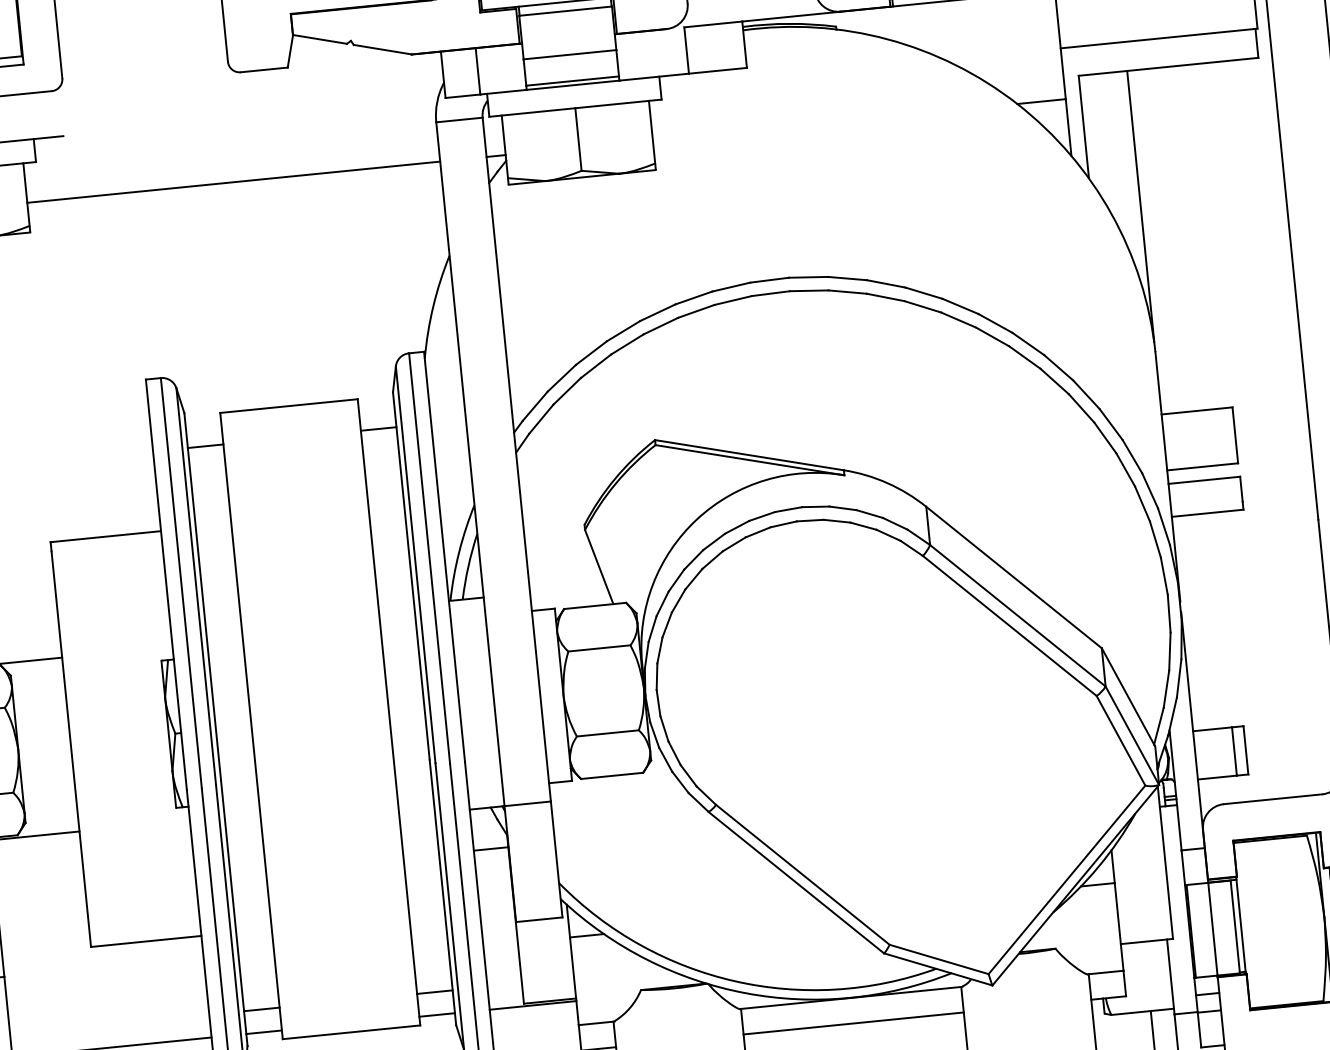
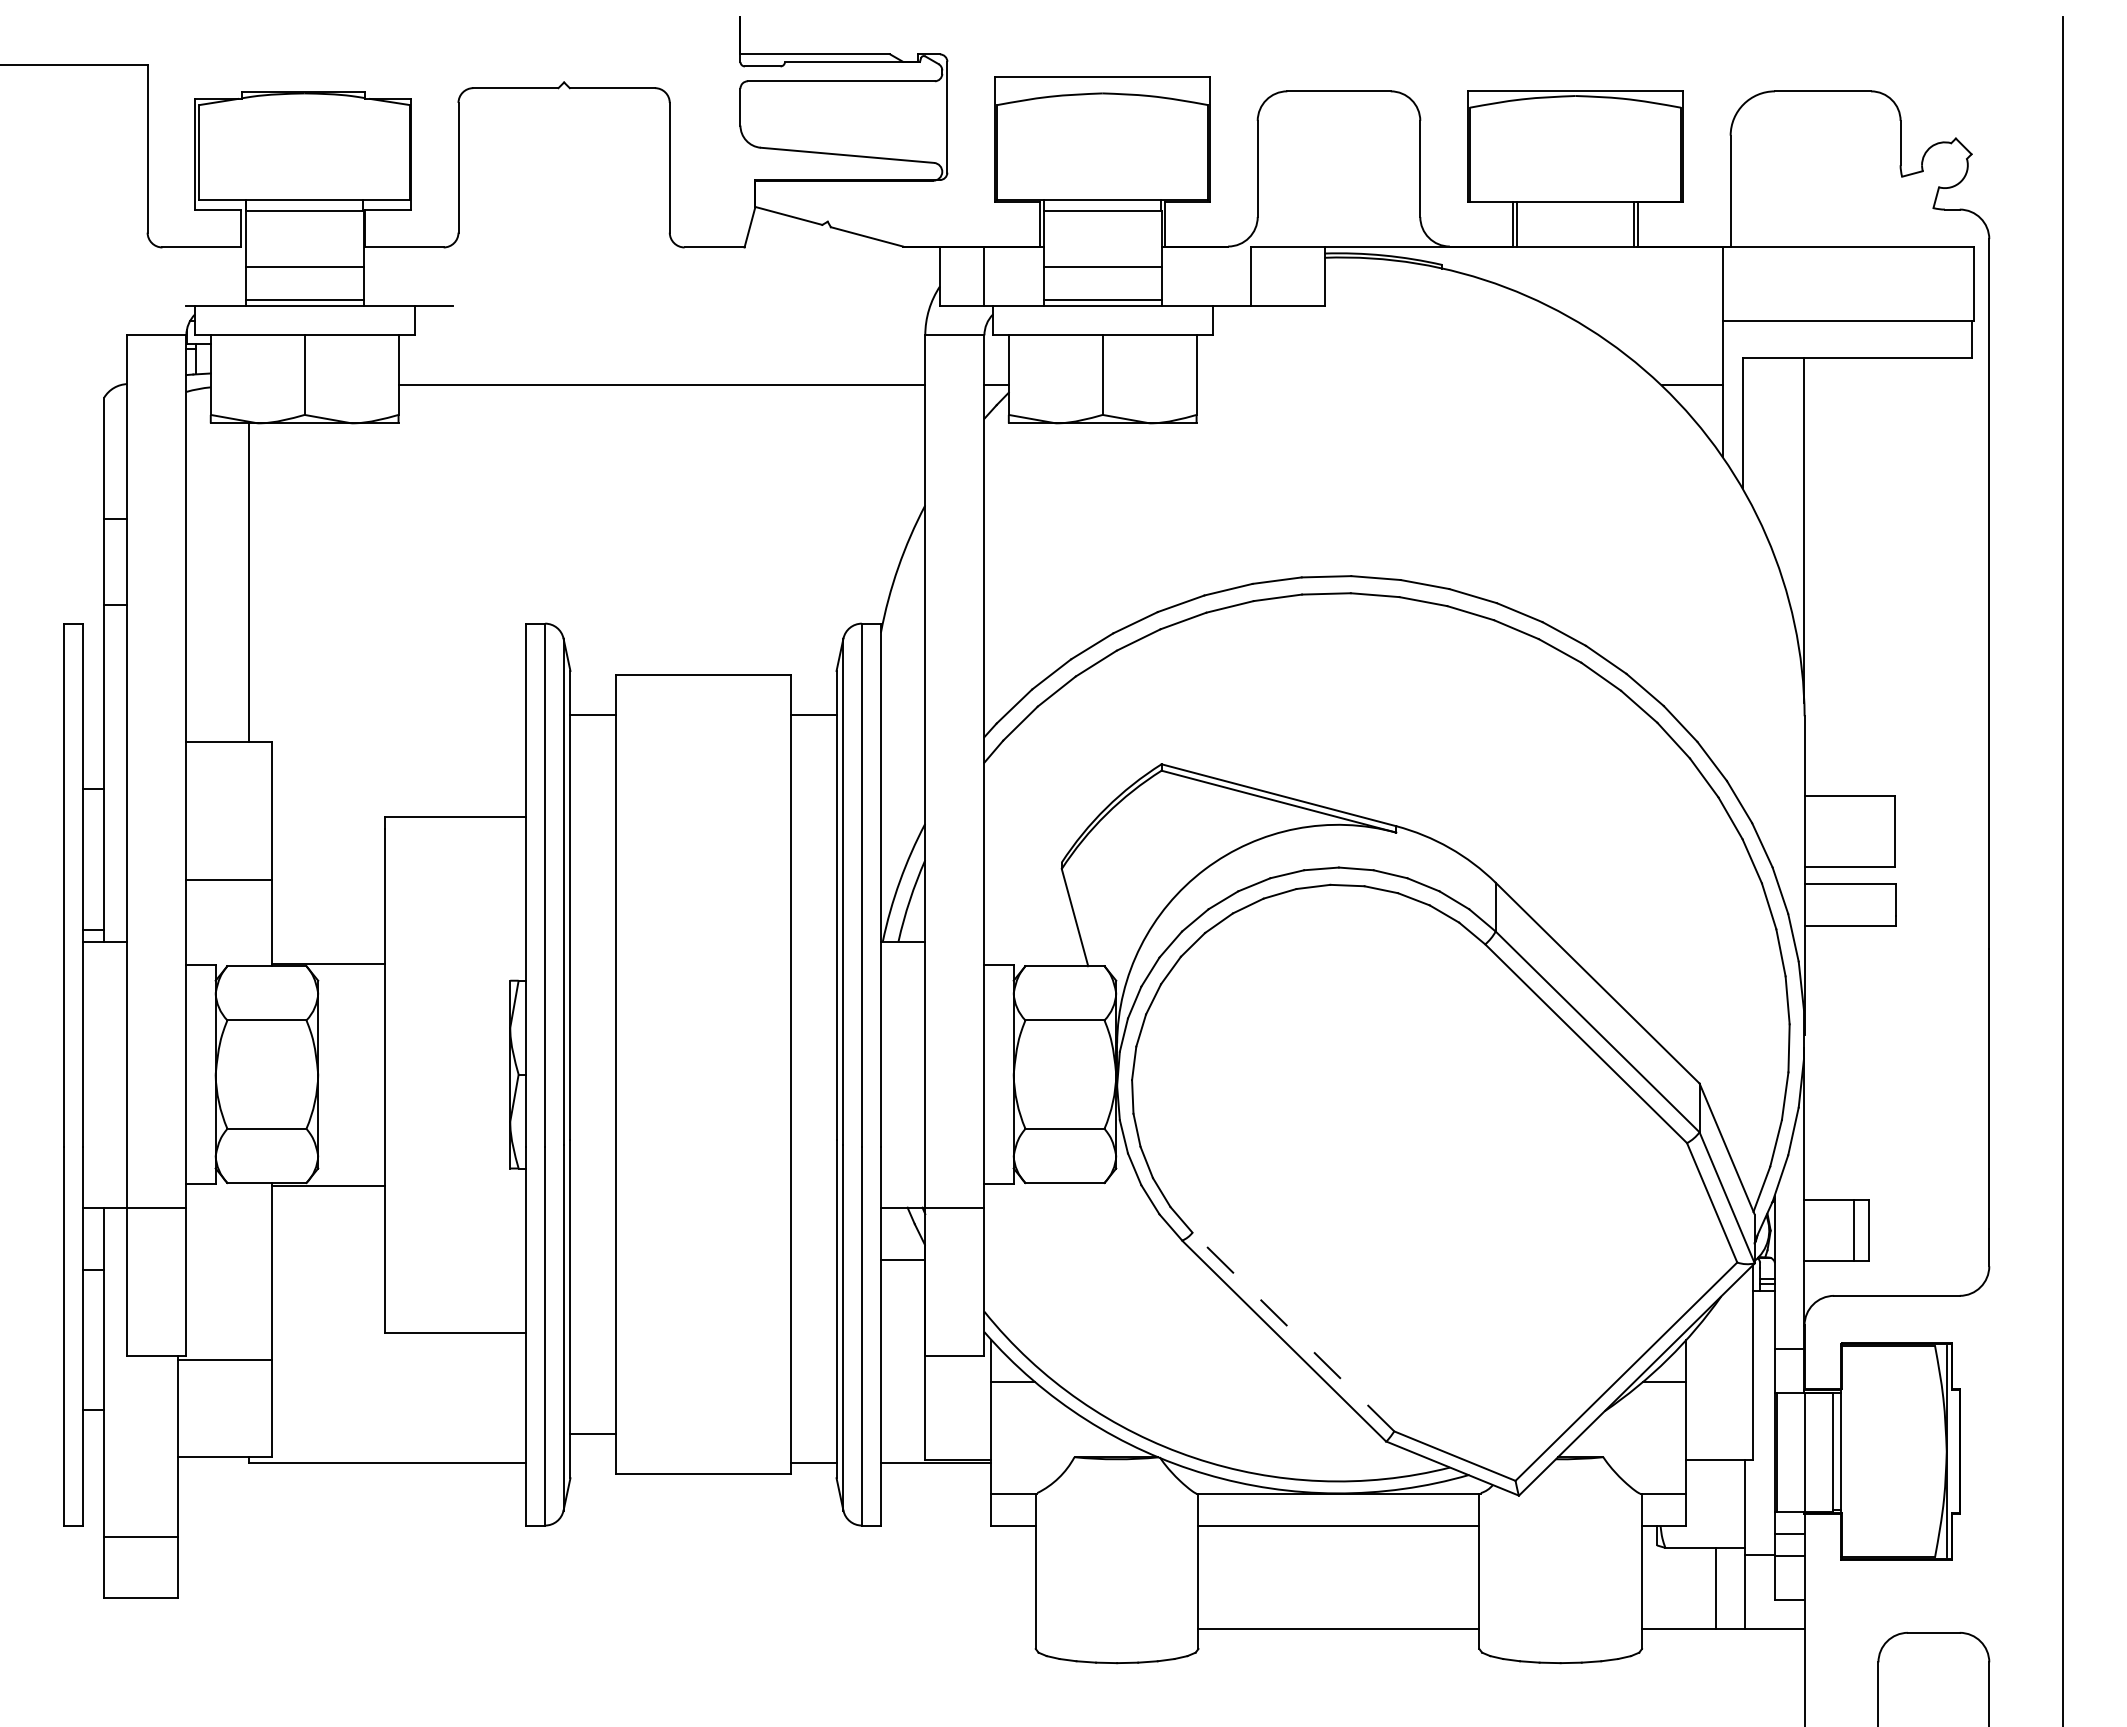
line: (802, 875) -> (1293, 1332), solid -> dashed
line: (434, 991) -> (813, 1433), removed
line: (263, 1031) -> (592, 1462), removed

